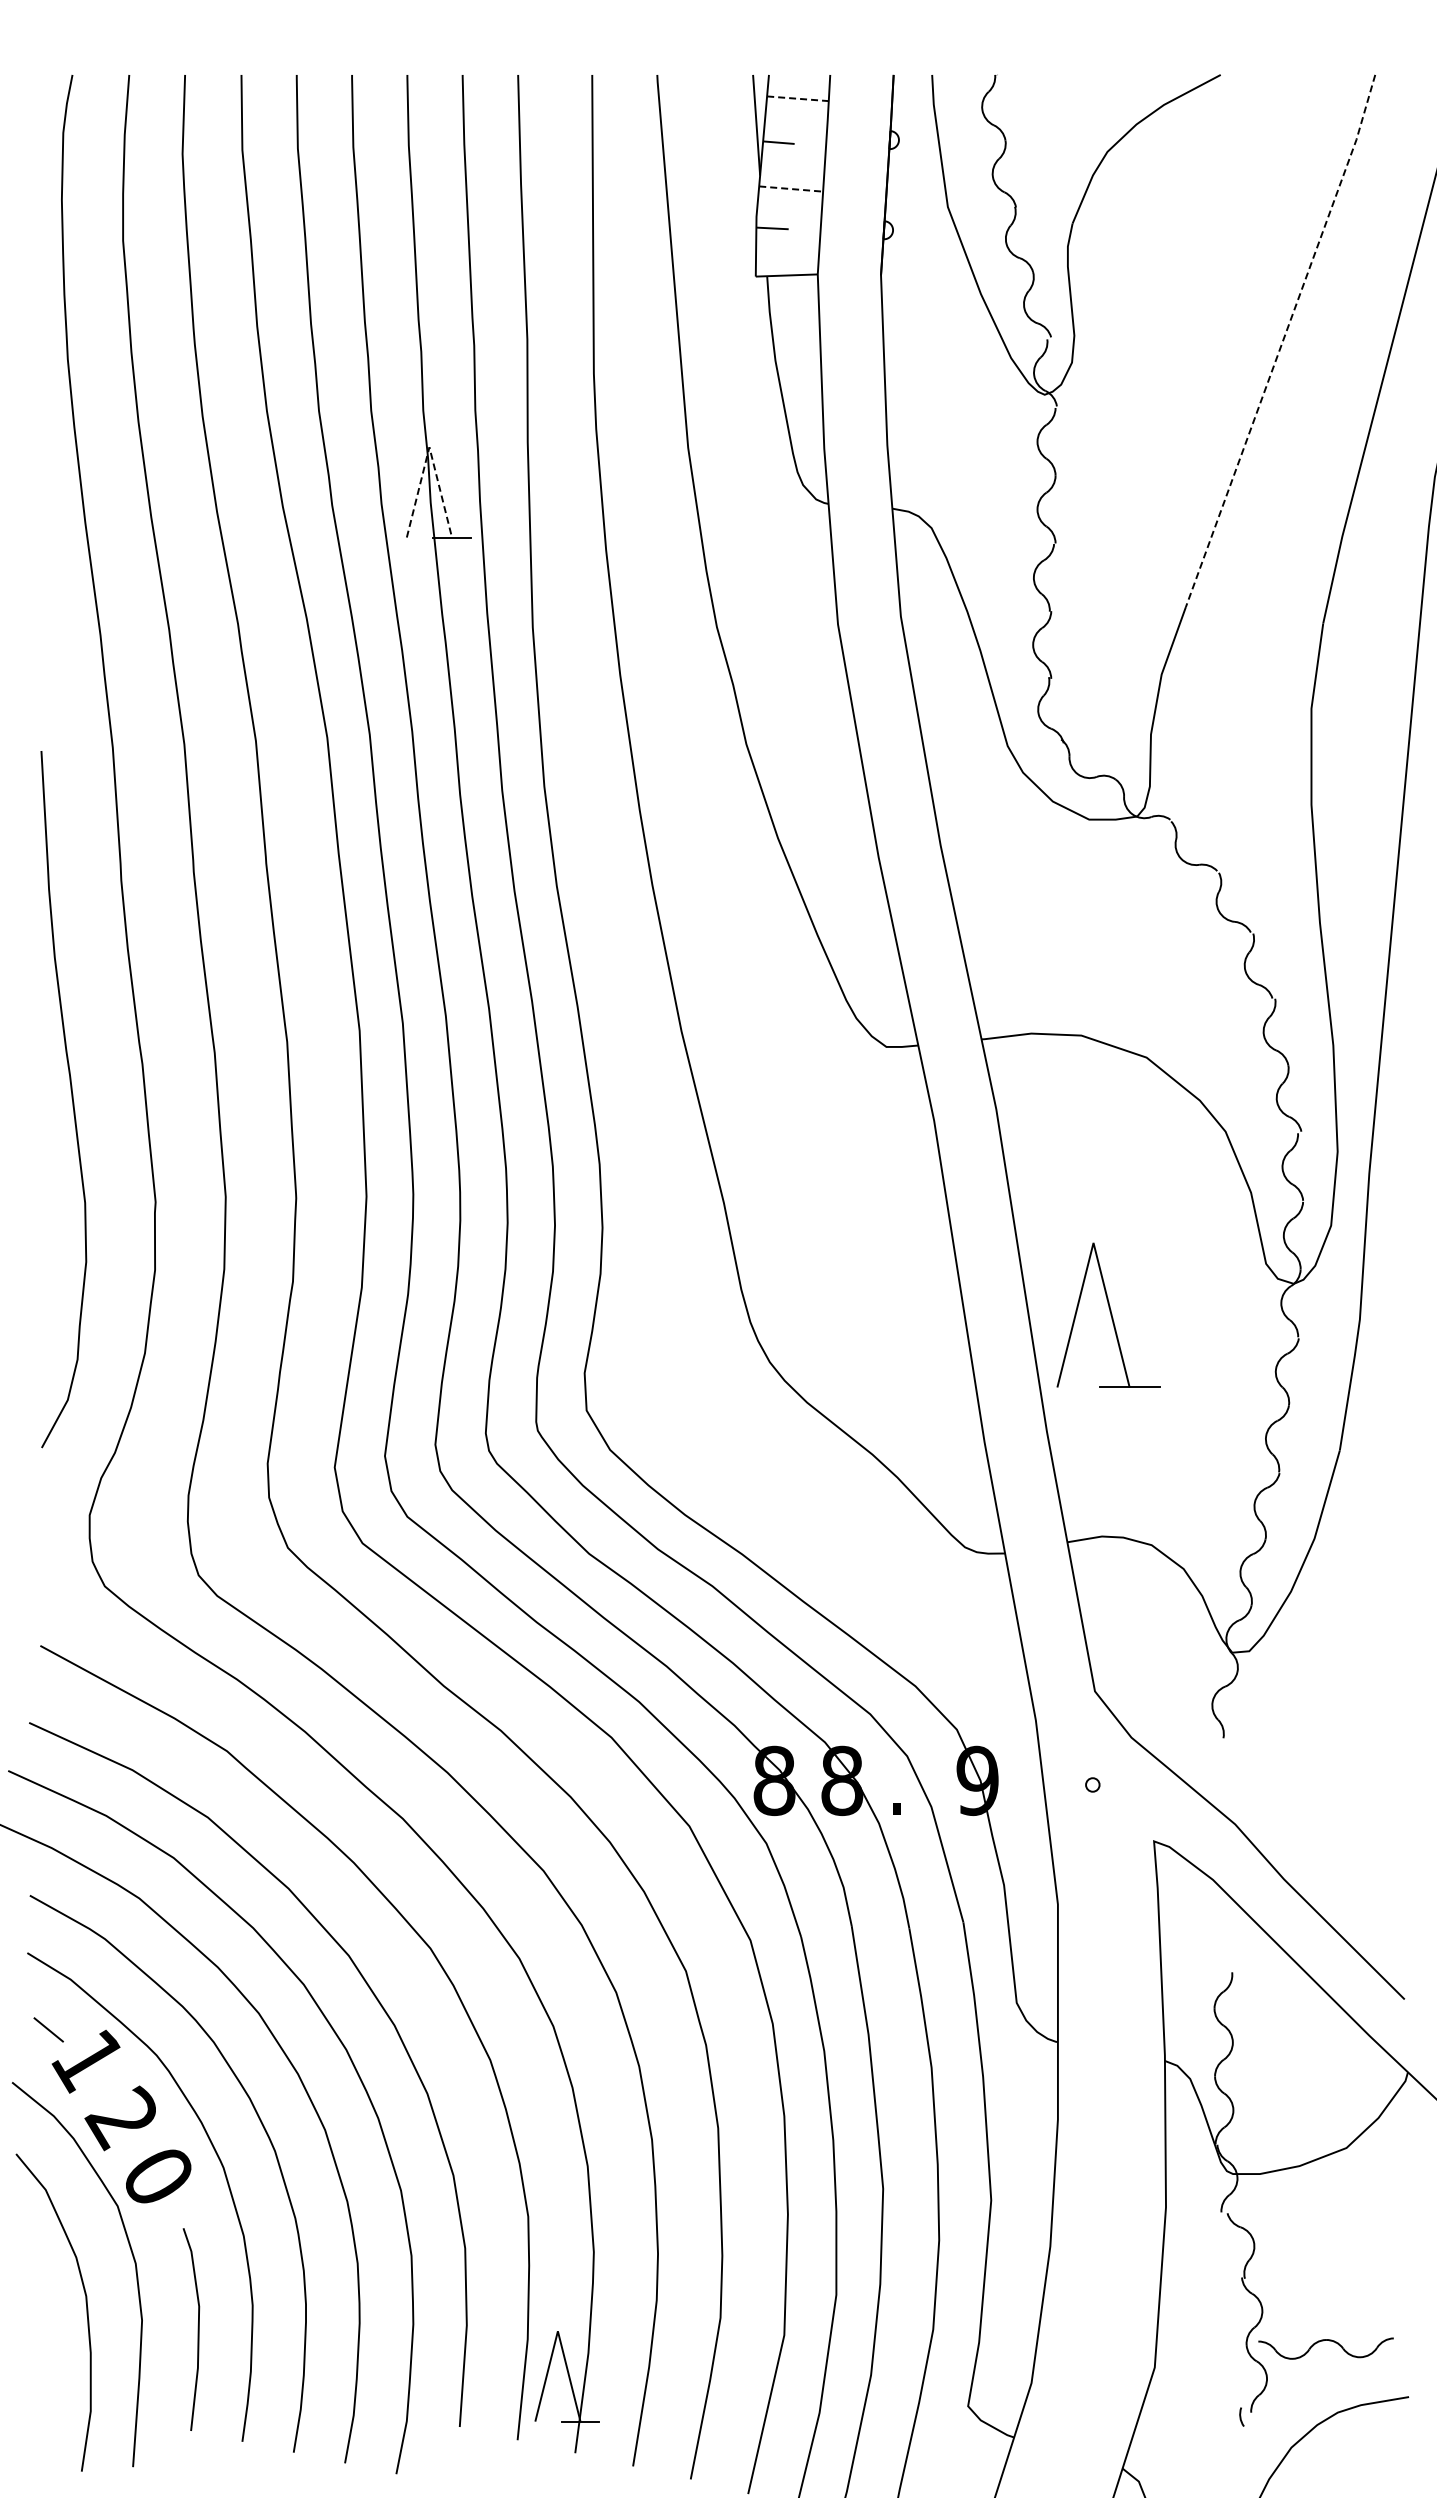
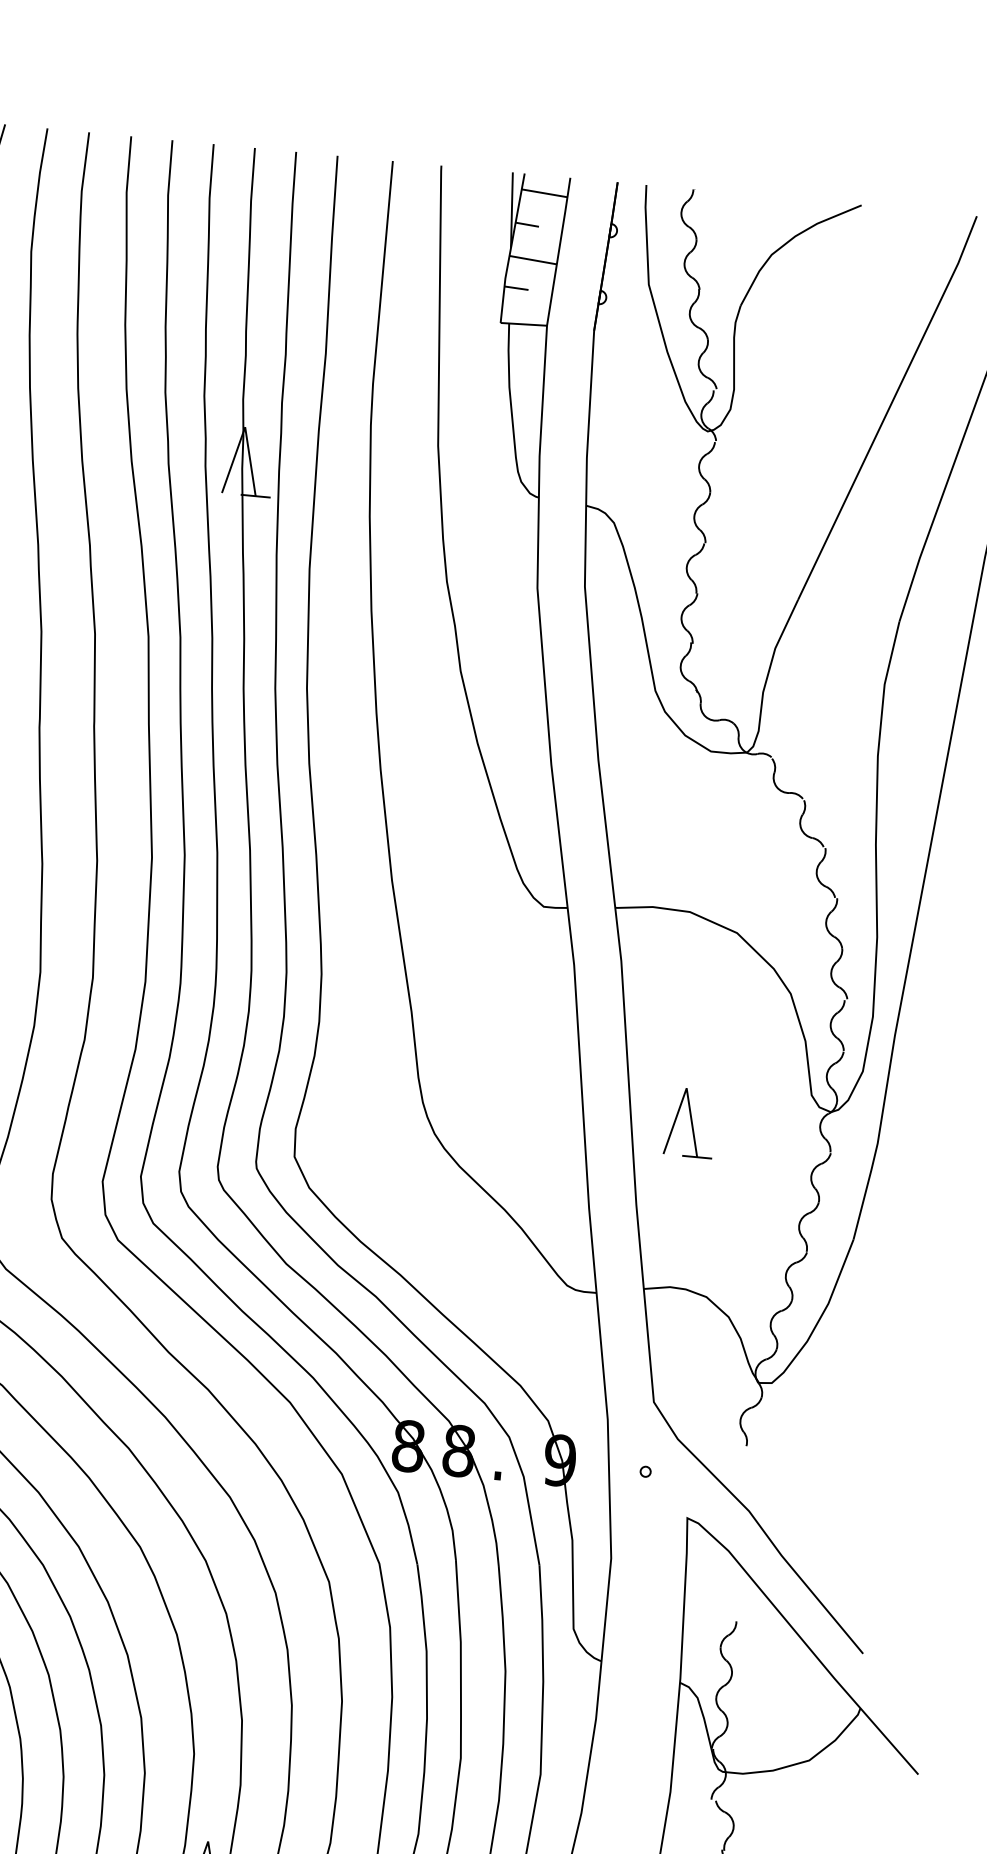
line: (797, 98) -> (544, 193), dashed -> solid
line: (791, 189) -> (533, 260), dashed -> solid
line: (1282, 341) -> (888, 408), dashed -> solid
line: (429, 447) -> (245, 427), dashed -> solid
part: (1108, 1315) -> (690, 1122), size x0.62

